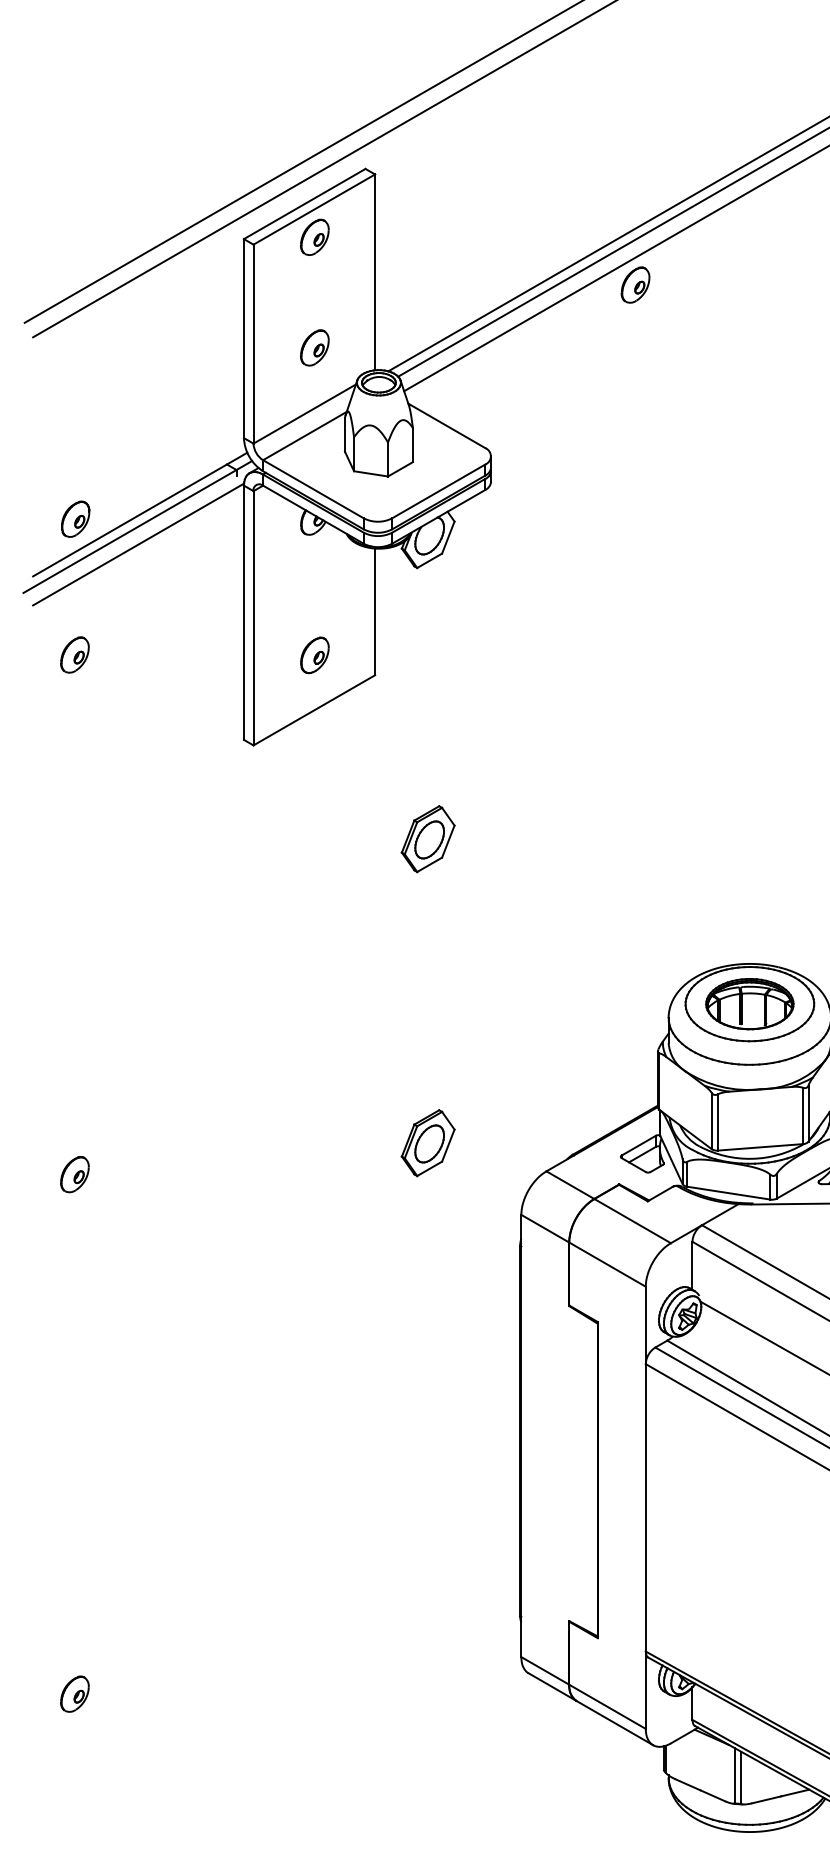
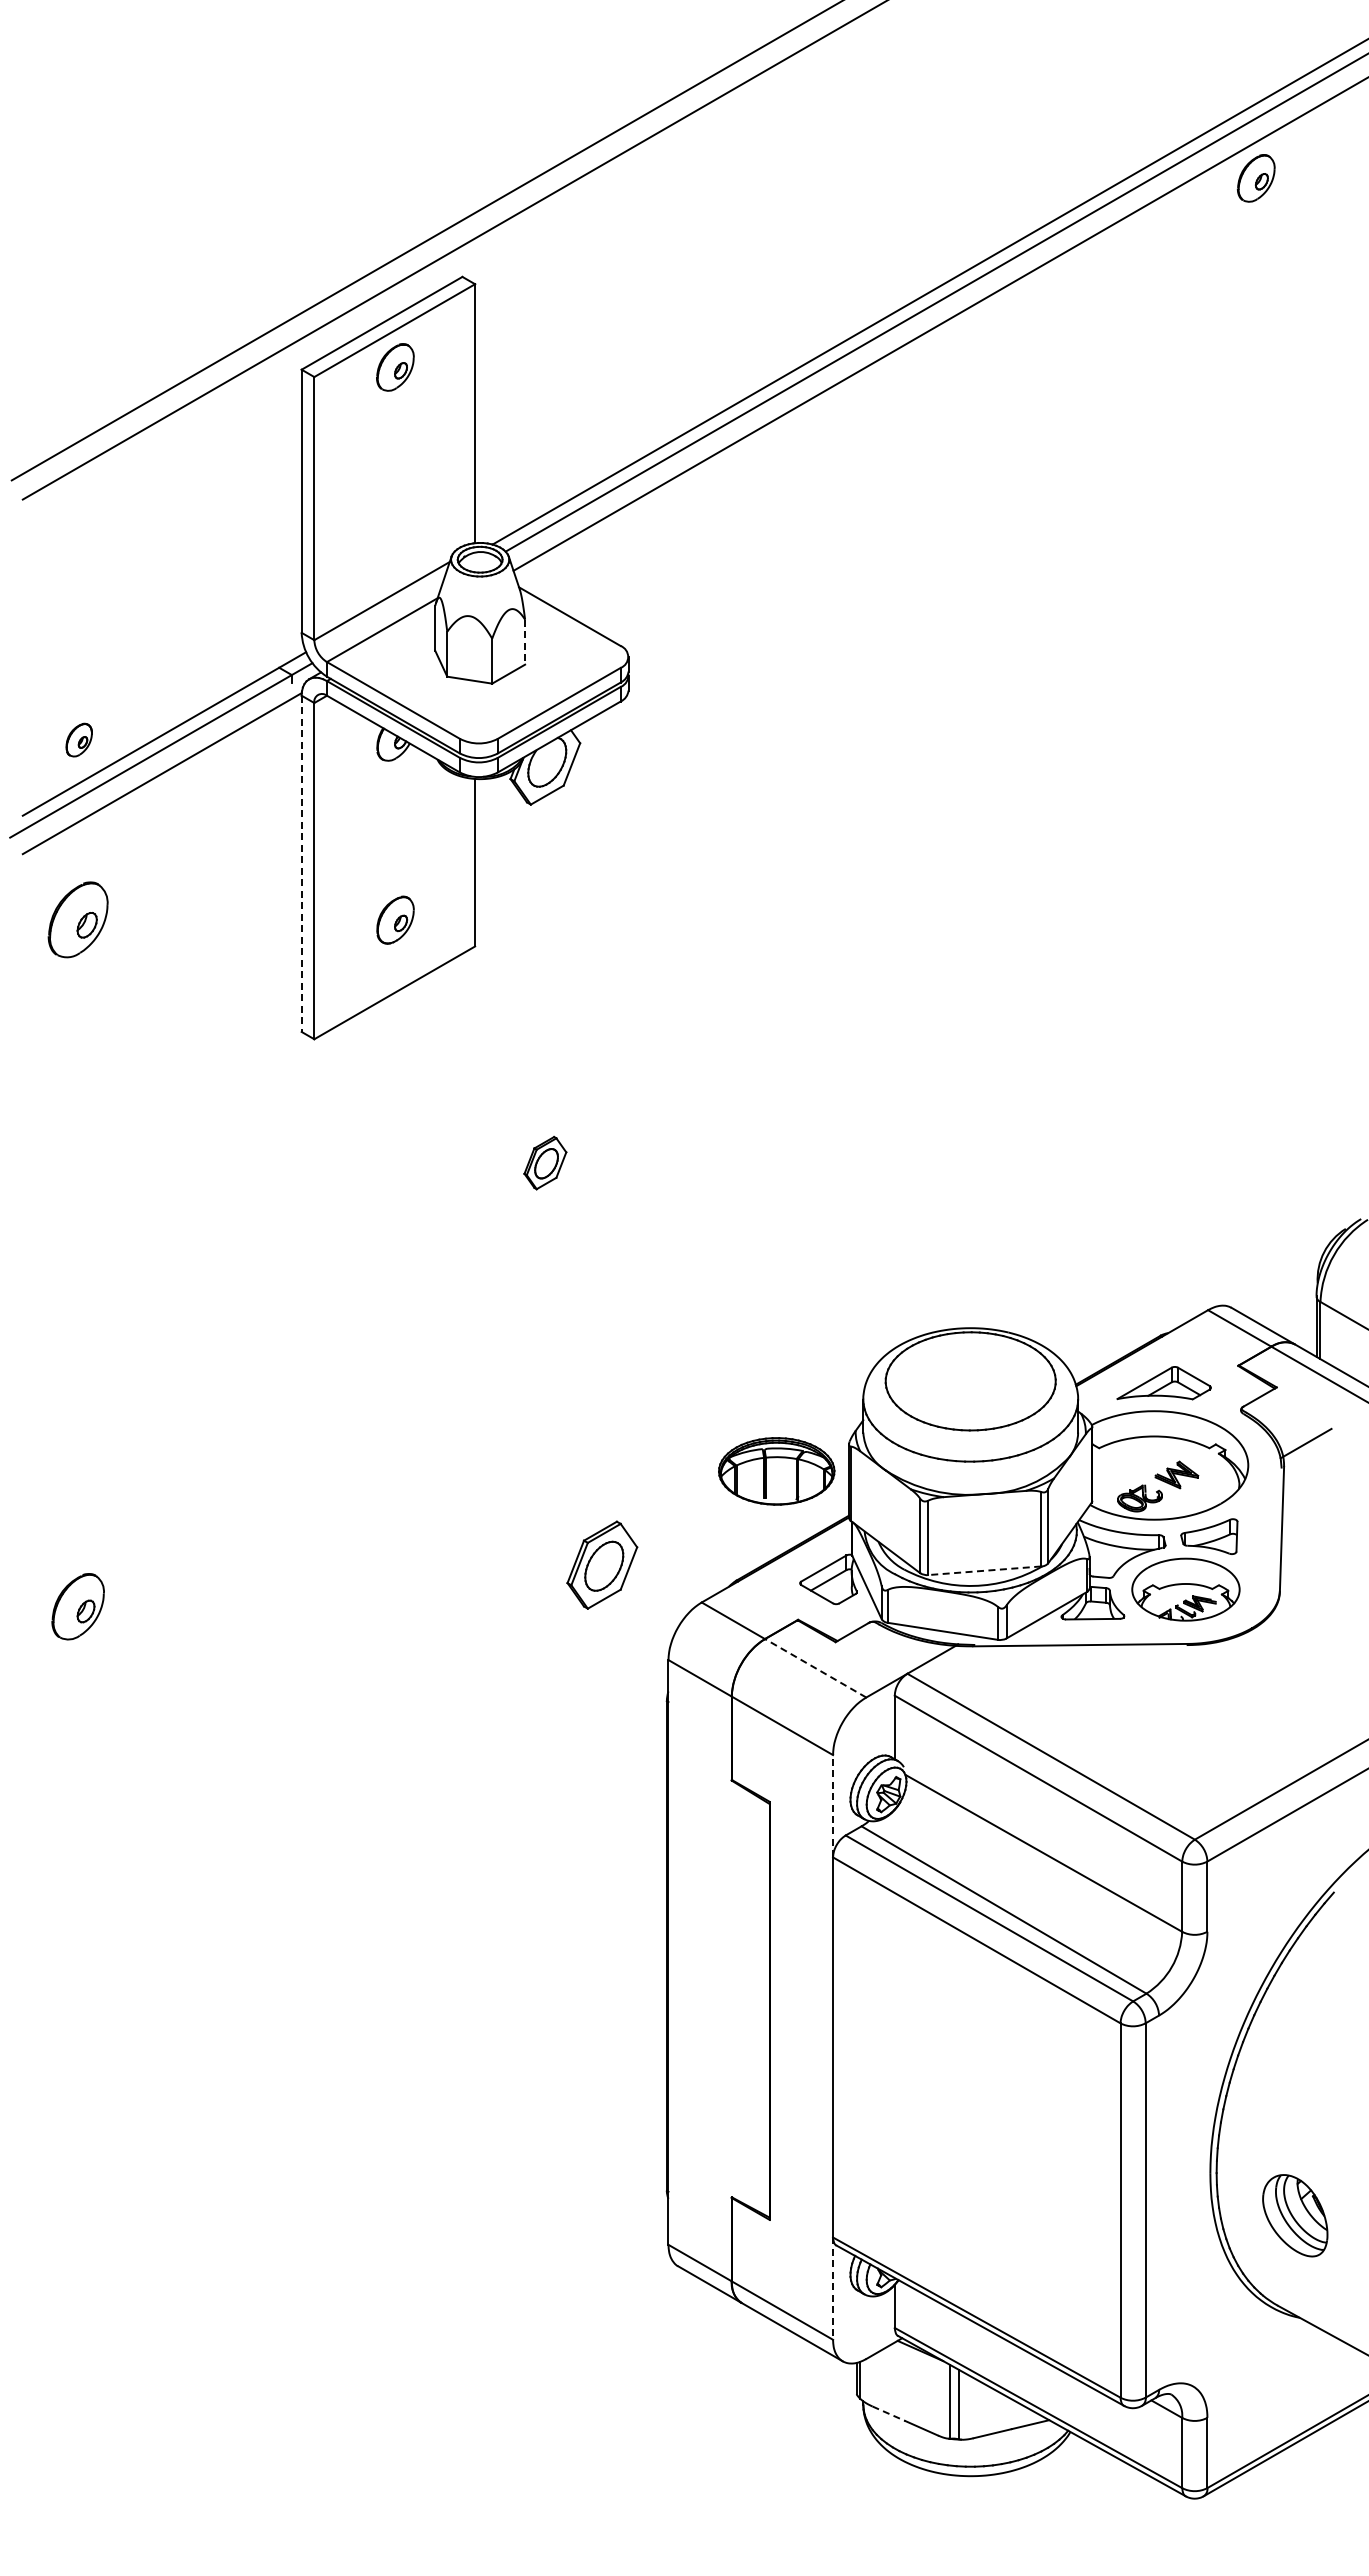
part: (635, 285) -> (819, 430), removed
part: (314, 347) -> (395, 513), removed
line: (413, 445) -> (525, 642), solid -> dashed
part: (75, 518) -> (79, 739), size x0.7
line: (243, 613) -> (301, 864), solid -> dashed
part: (74, 654) -> (77, 919), size x1.6
part: (428, 838) -> (545, 1162), size x0.6
part: (749, 1004) -> (776, 1471), moved
part: (428, 1142) -> (602, 1564), moved
line: (760, 1147) -> (984, 1570), solid -> dashed
part: (74, 1174) -> (77, 1606), size x1.4
line: (632, 1221) -> (815, 1668), solid -> dashed
line: (646, 1324) -> (833, 1805), solid -> dashed
line: (646, 1690) -> (833, 2289), solid -> dashed
part: (74, 1693) -> (77, 2293), removed
line: (687, 1784) -> (888, 2413), solid -> dashed

